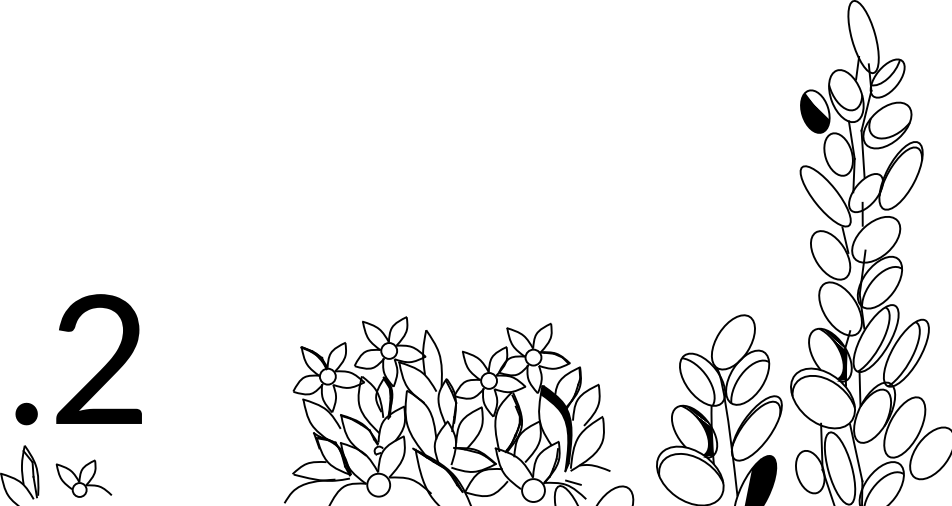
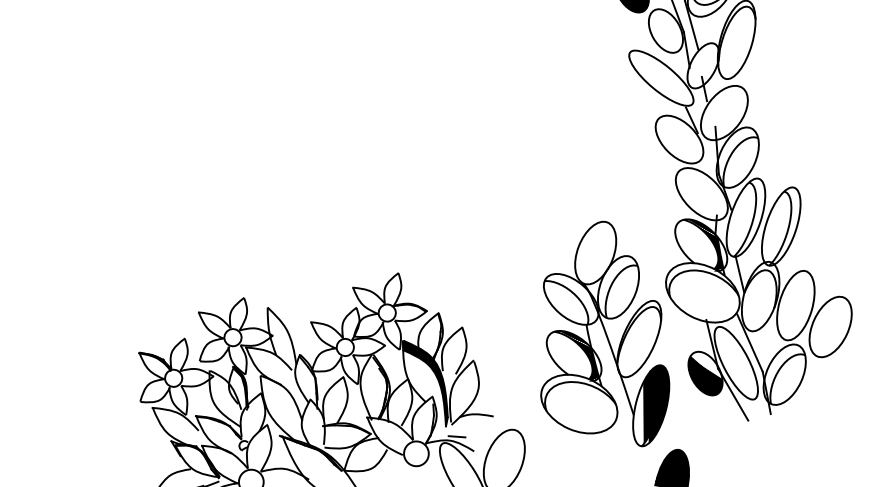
fill: (810, 473) -> (706, 375), added

